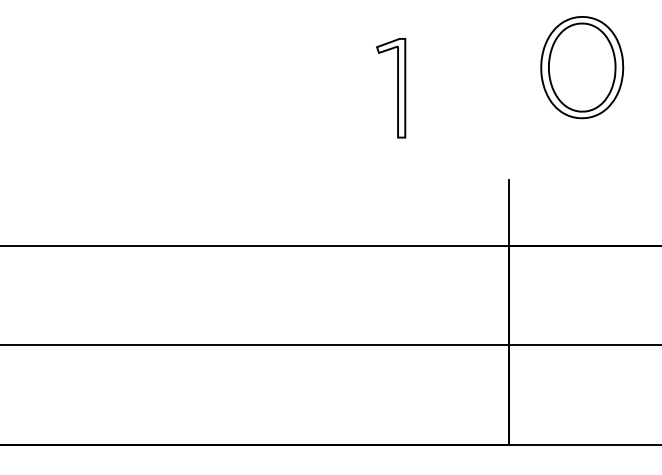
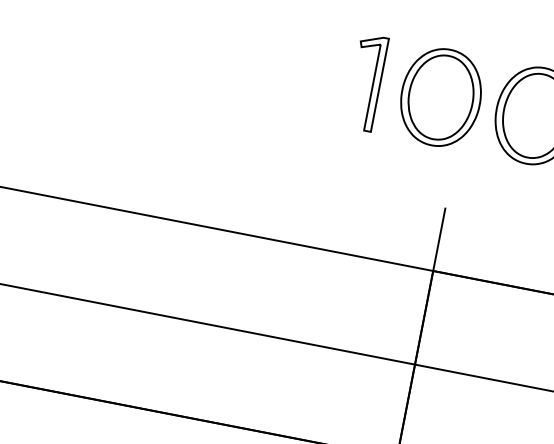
part: (481, 67) -> (440, 97), added
part: (391, 88) -> (366, 83), moved

